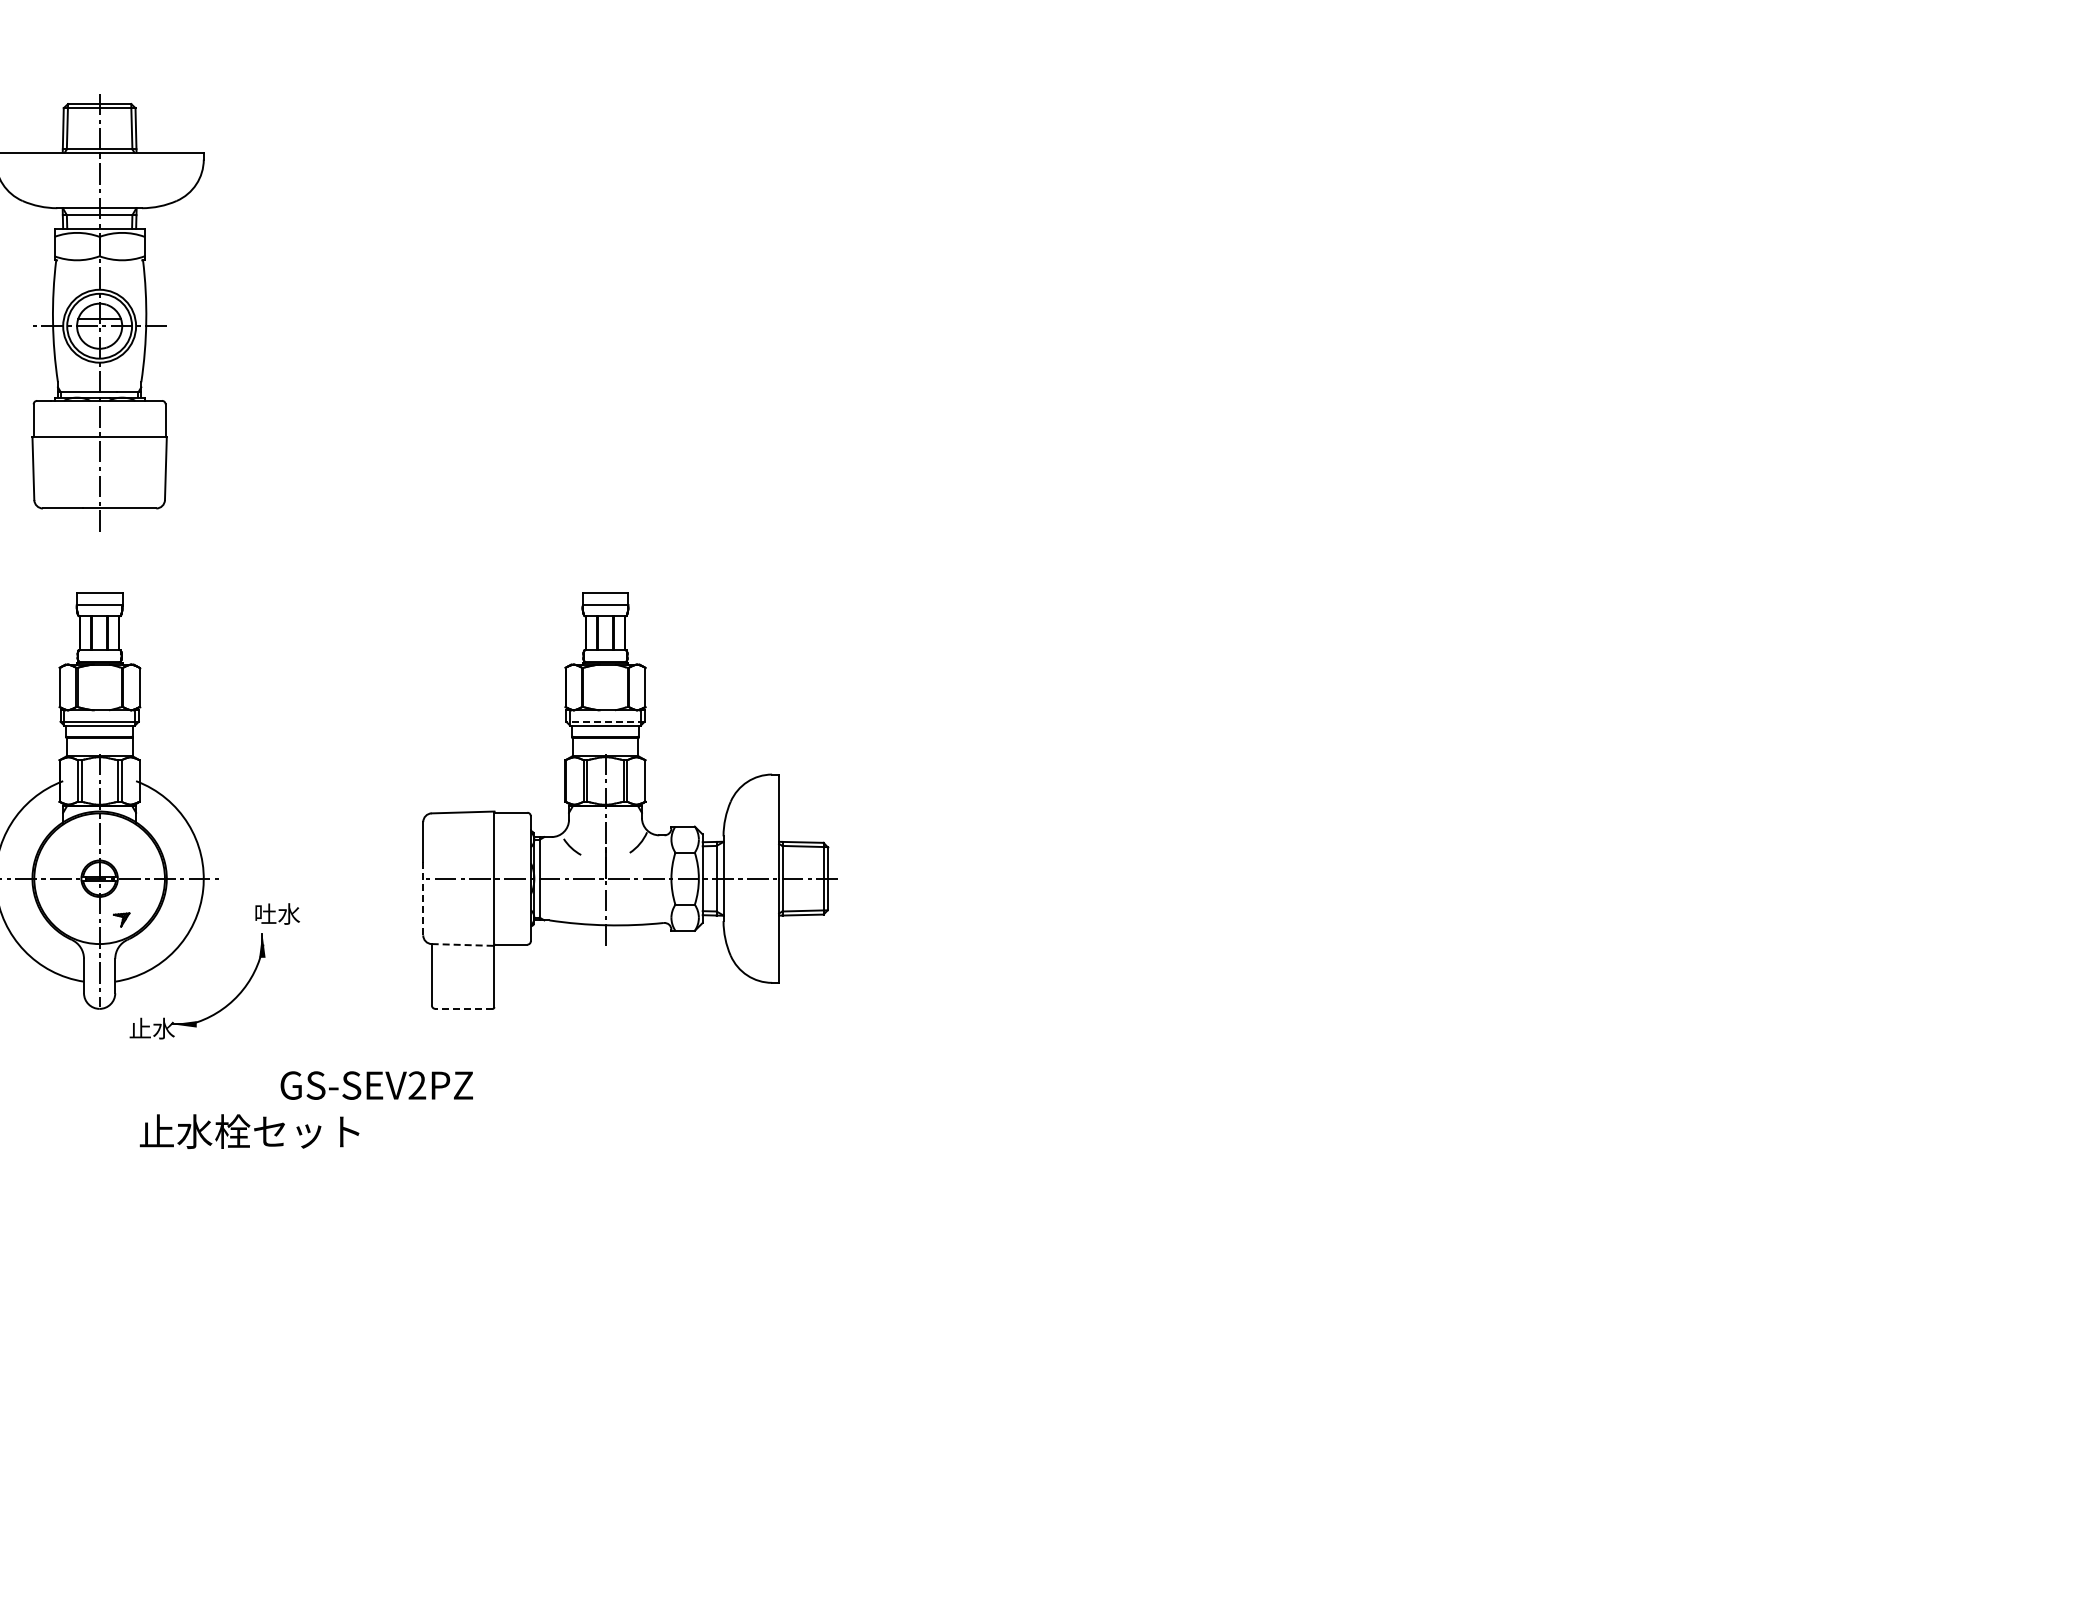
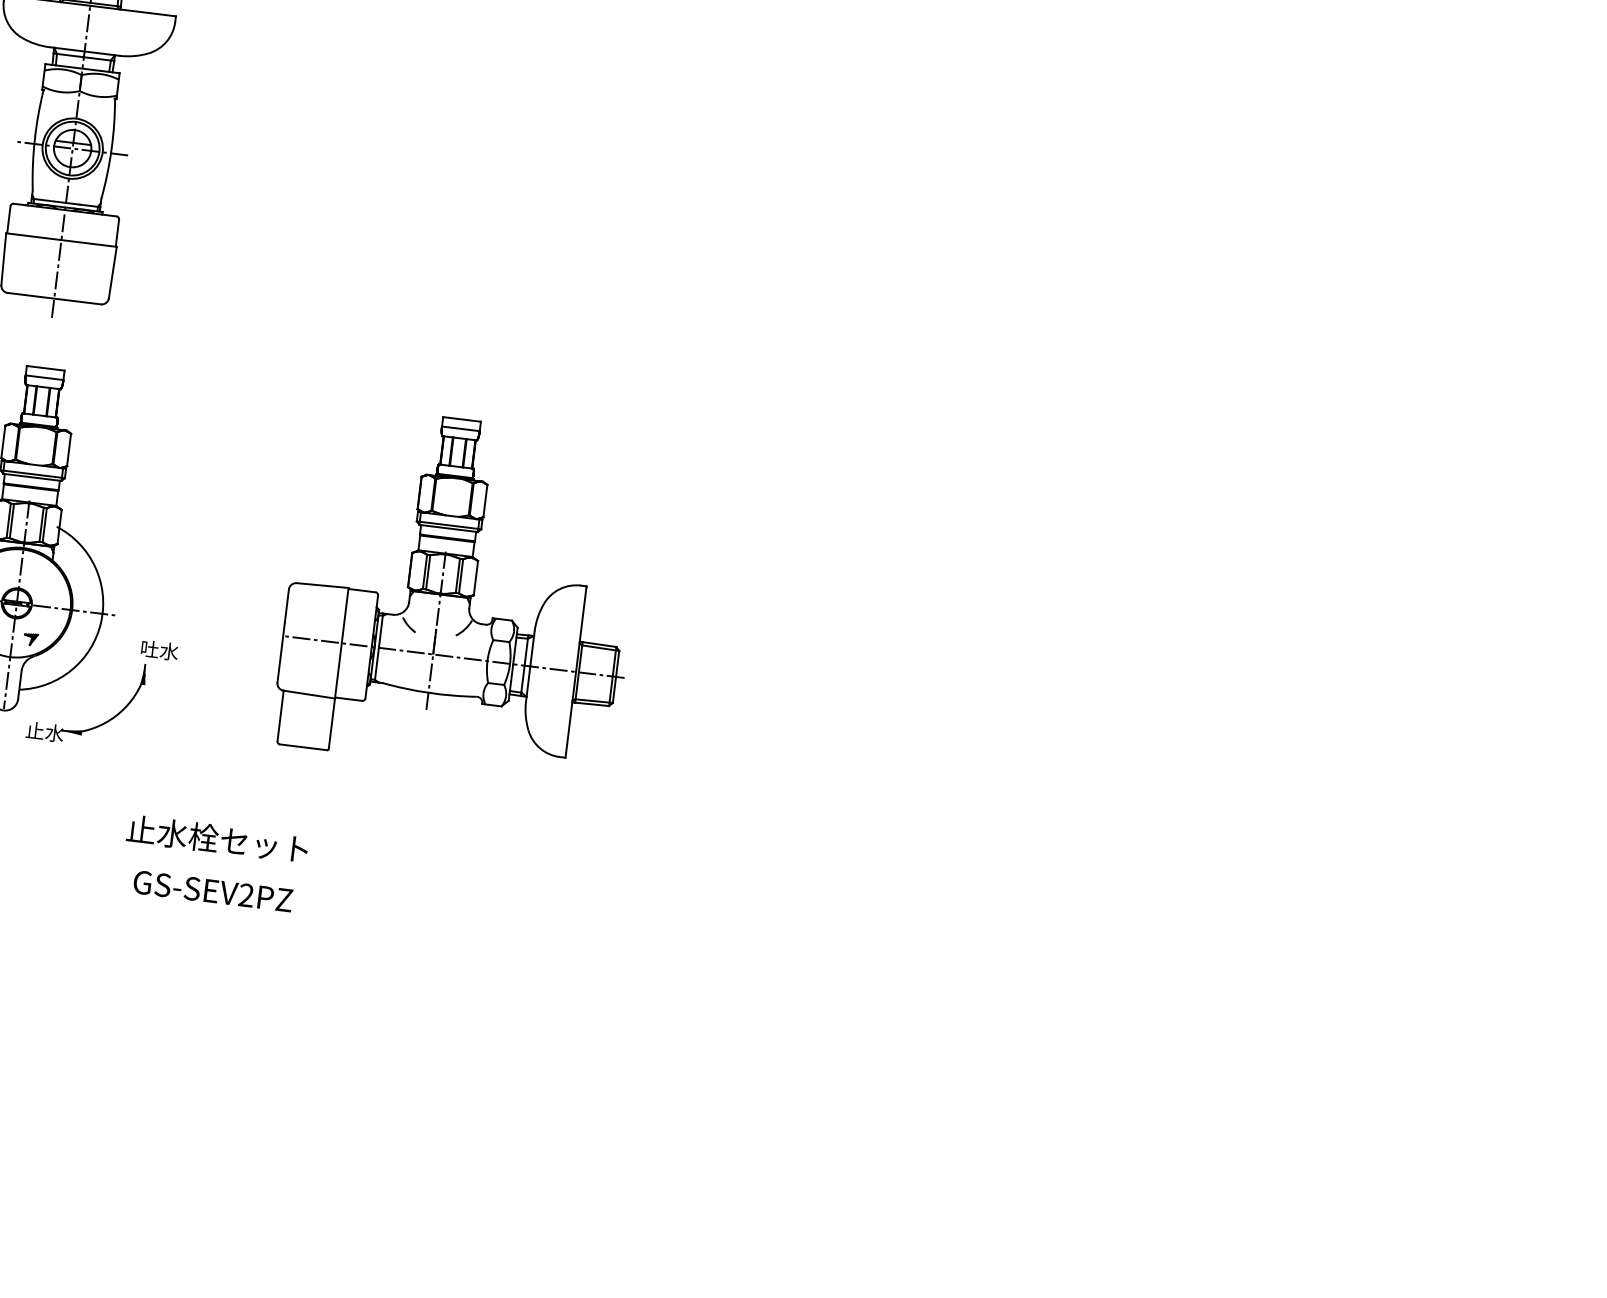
line: (604, 721) -> (448, 524), dashed -> solid
line: (423, 898) -> (281, 652), dashed -> solid
line: (463, 944) -> (309, 694), dashed -> solid
line: (464, 1008) -> (304, 747), dashed -> solid
text: (376, 1085) -> (212, 891), moved
text: (249, 1131) -> (217, 839), moved

